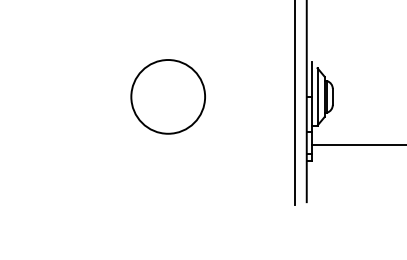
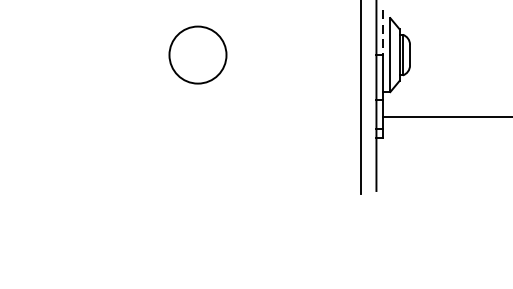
line: (311, 80) -> (382, 33), solid -> dashed
circle: (168, 96) -> (198, 54), size x0.6

